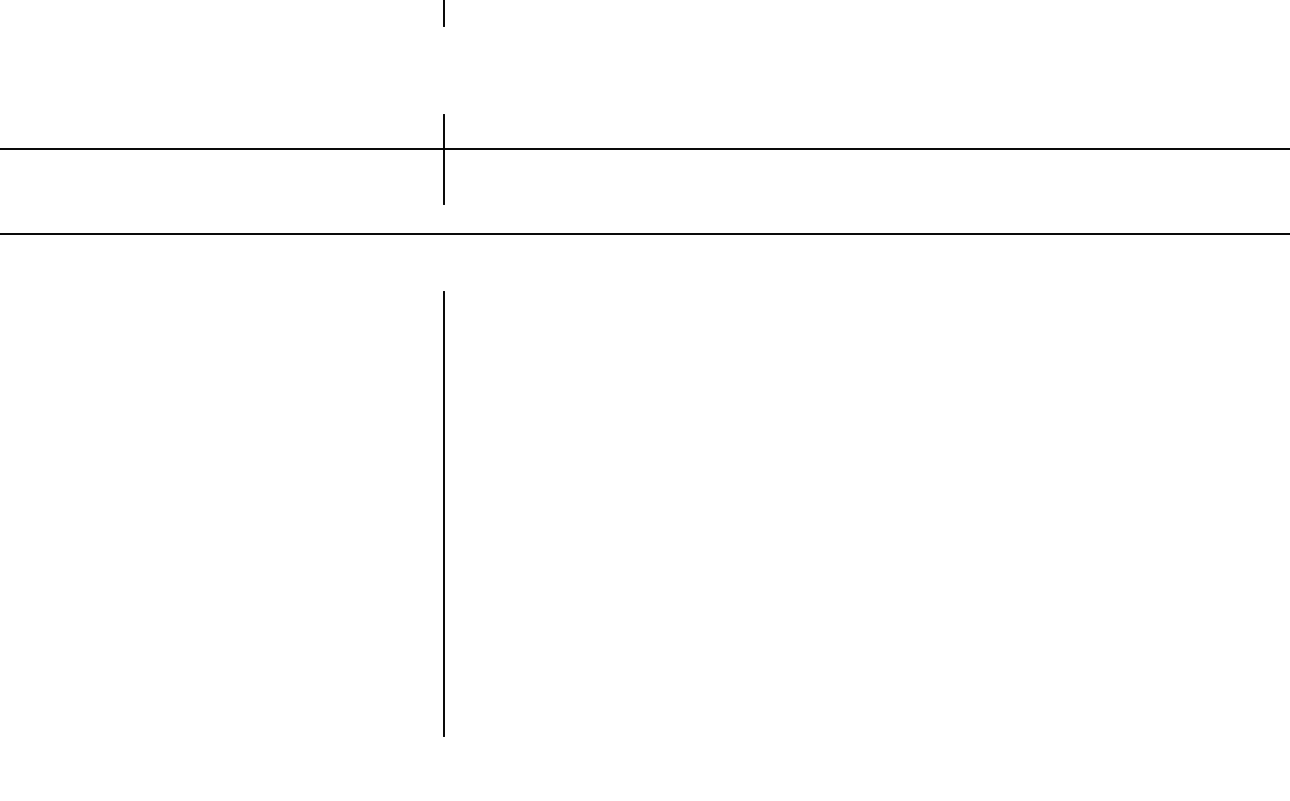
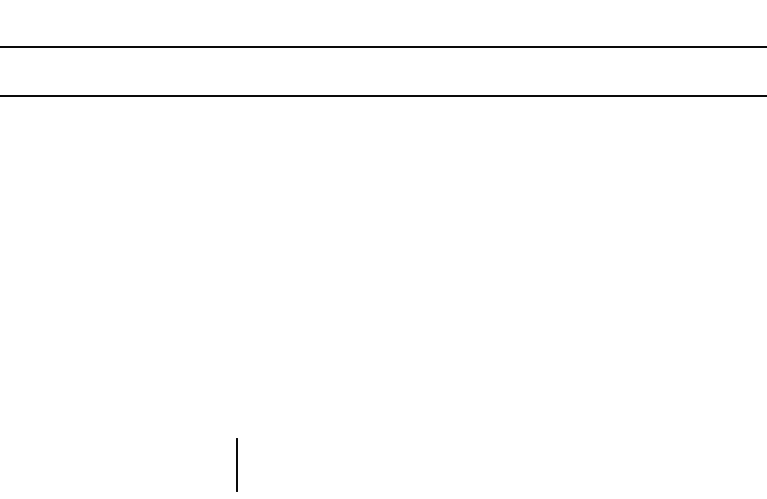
line: (443, 158) -> (236, 52), removed
line: (443, 513) -> (236, 258), removed

